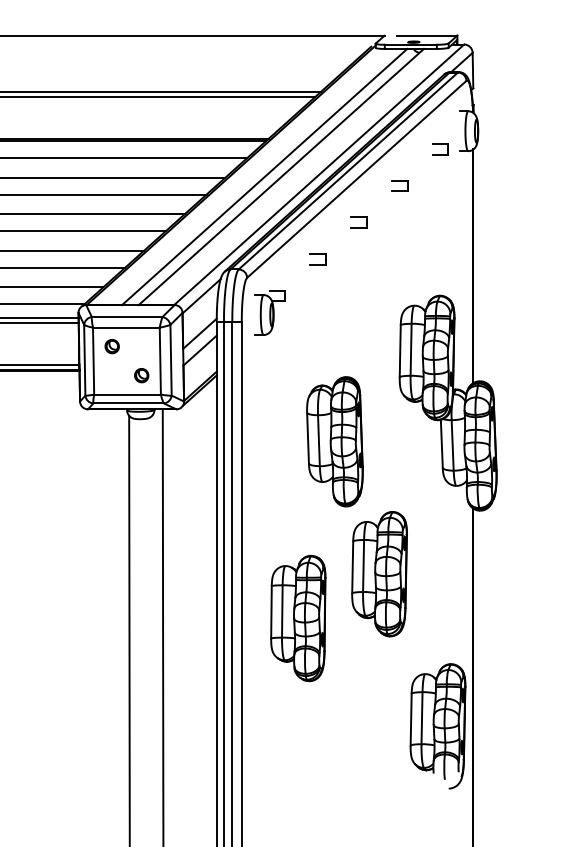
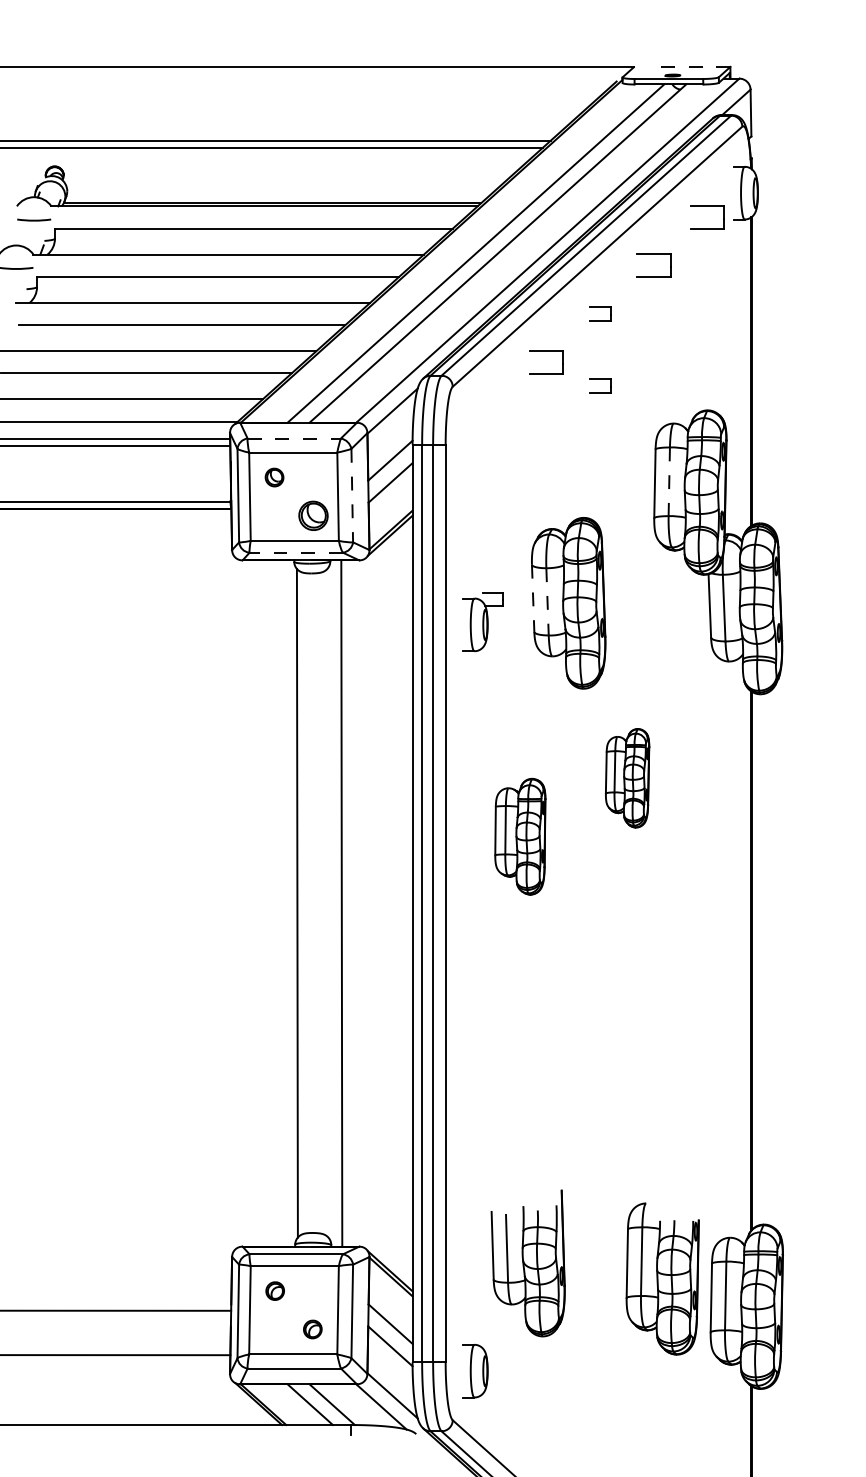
line: (427, 35) -> (690, 66), solid -> dashed
part: (440, 149) -> (707, 217), size x1.6
part: (399, 186) -> (654, 265), size x1.6
part: (318, 258) -> (546, 361), size x1.6
part: (359, 276) -> (600, 385), added
part: (269, 313) -> (482, 622), moved
line: (127, 317) -> (294, 438), solid -> dashed
line: (411, 350) -> (669, 482), solid -> dashed
line: (171, 360) -> (352, 495), solid -> dashed
part: (141, 375) -> (313, 515), size x1.6
line: (128, 403) -> (296, 552), solid -> dashed
line: (308, 438) -> (533, 598), solid -> dashed
line: (318, 440) -> (547, 601), solid -> dashed
part: (379, 574) -> (627, 778), size x0.6
part: (298, 618) -> (520, 836), size x0.7
part: (437, 726) -> (704, 979), removed

